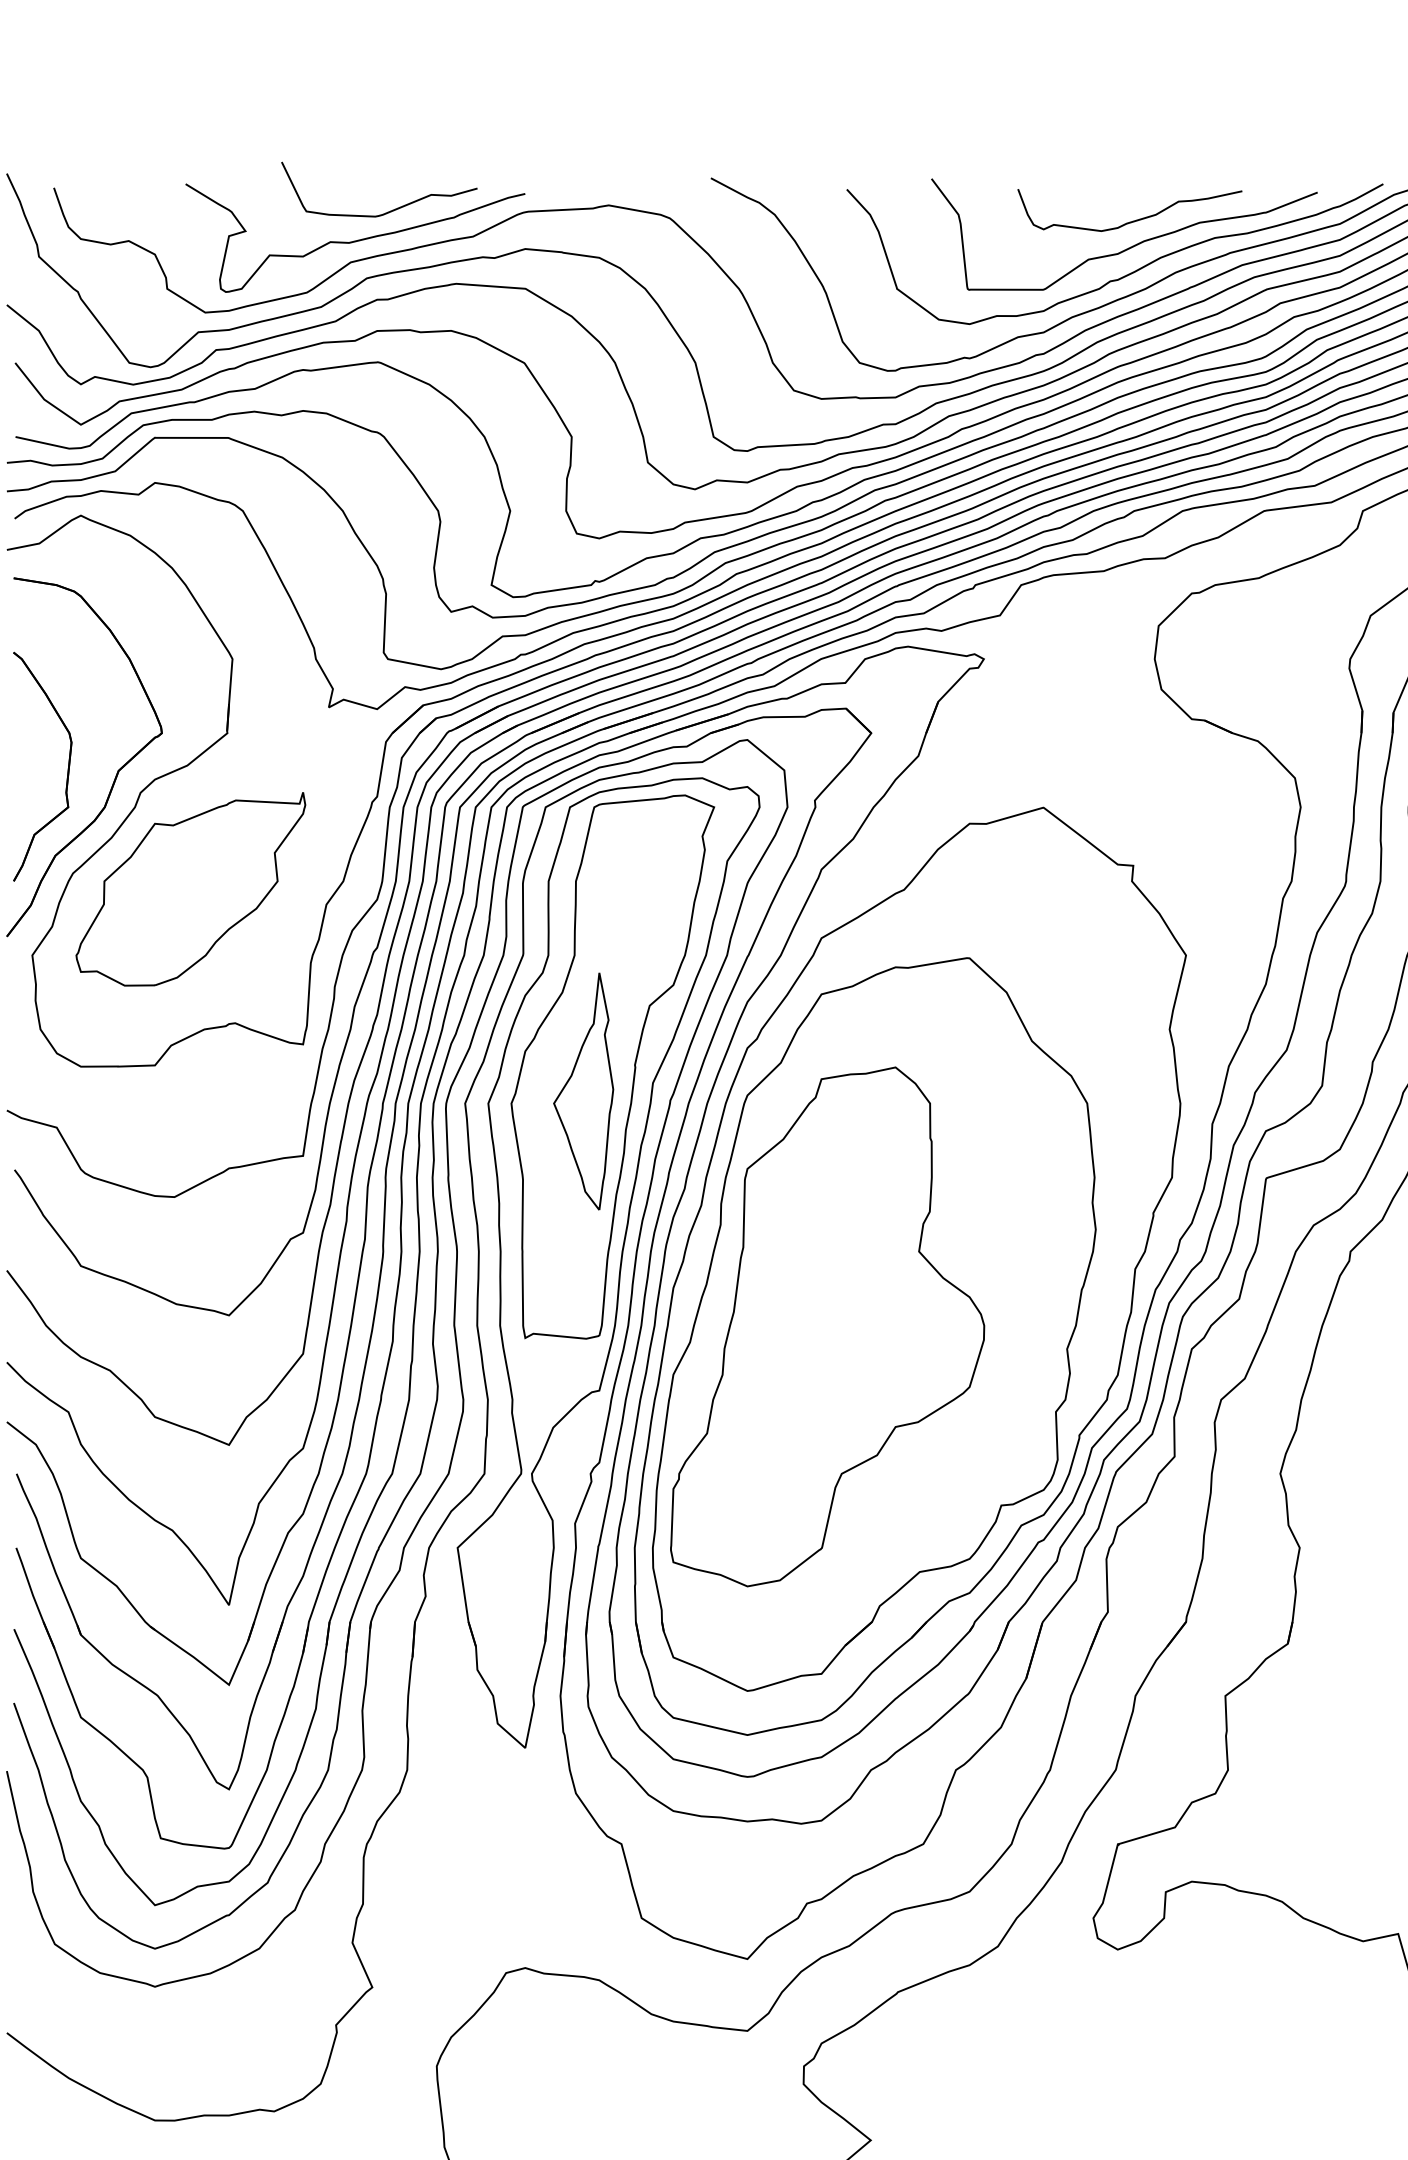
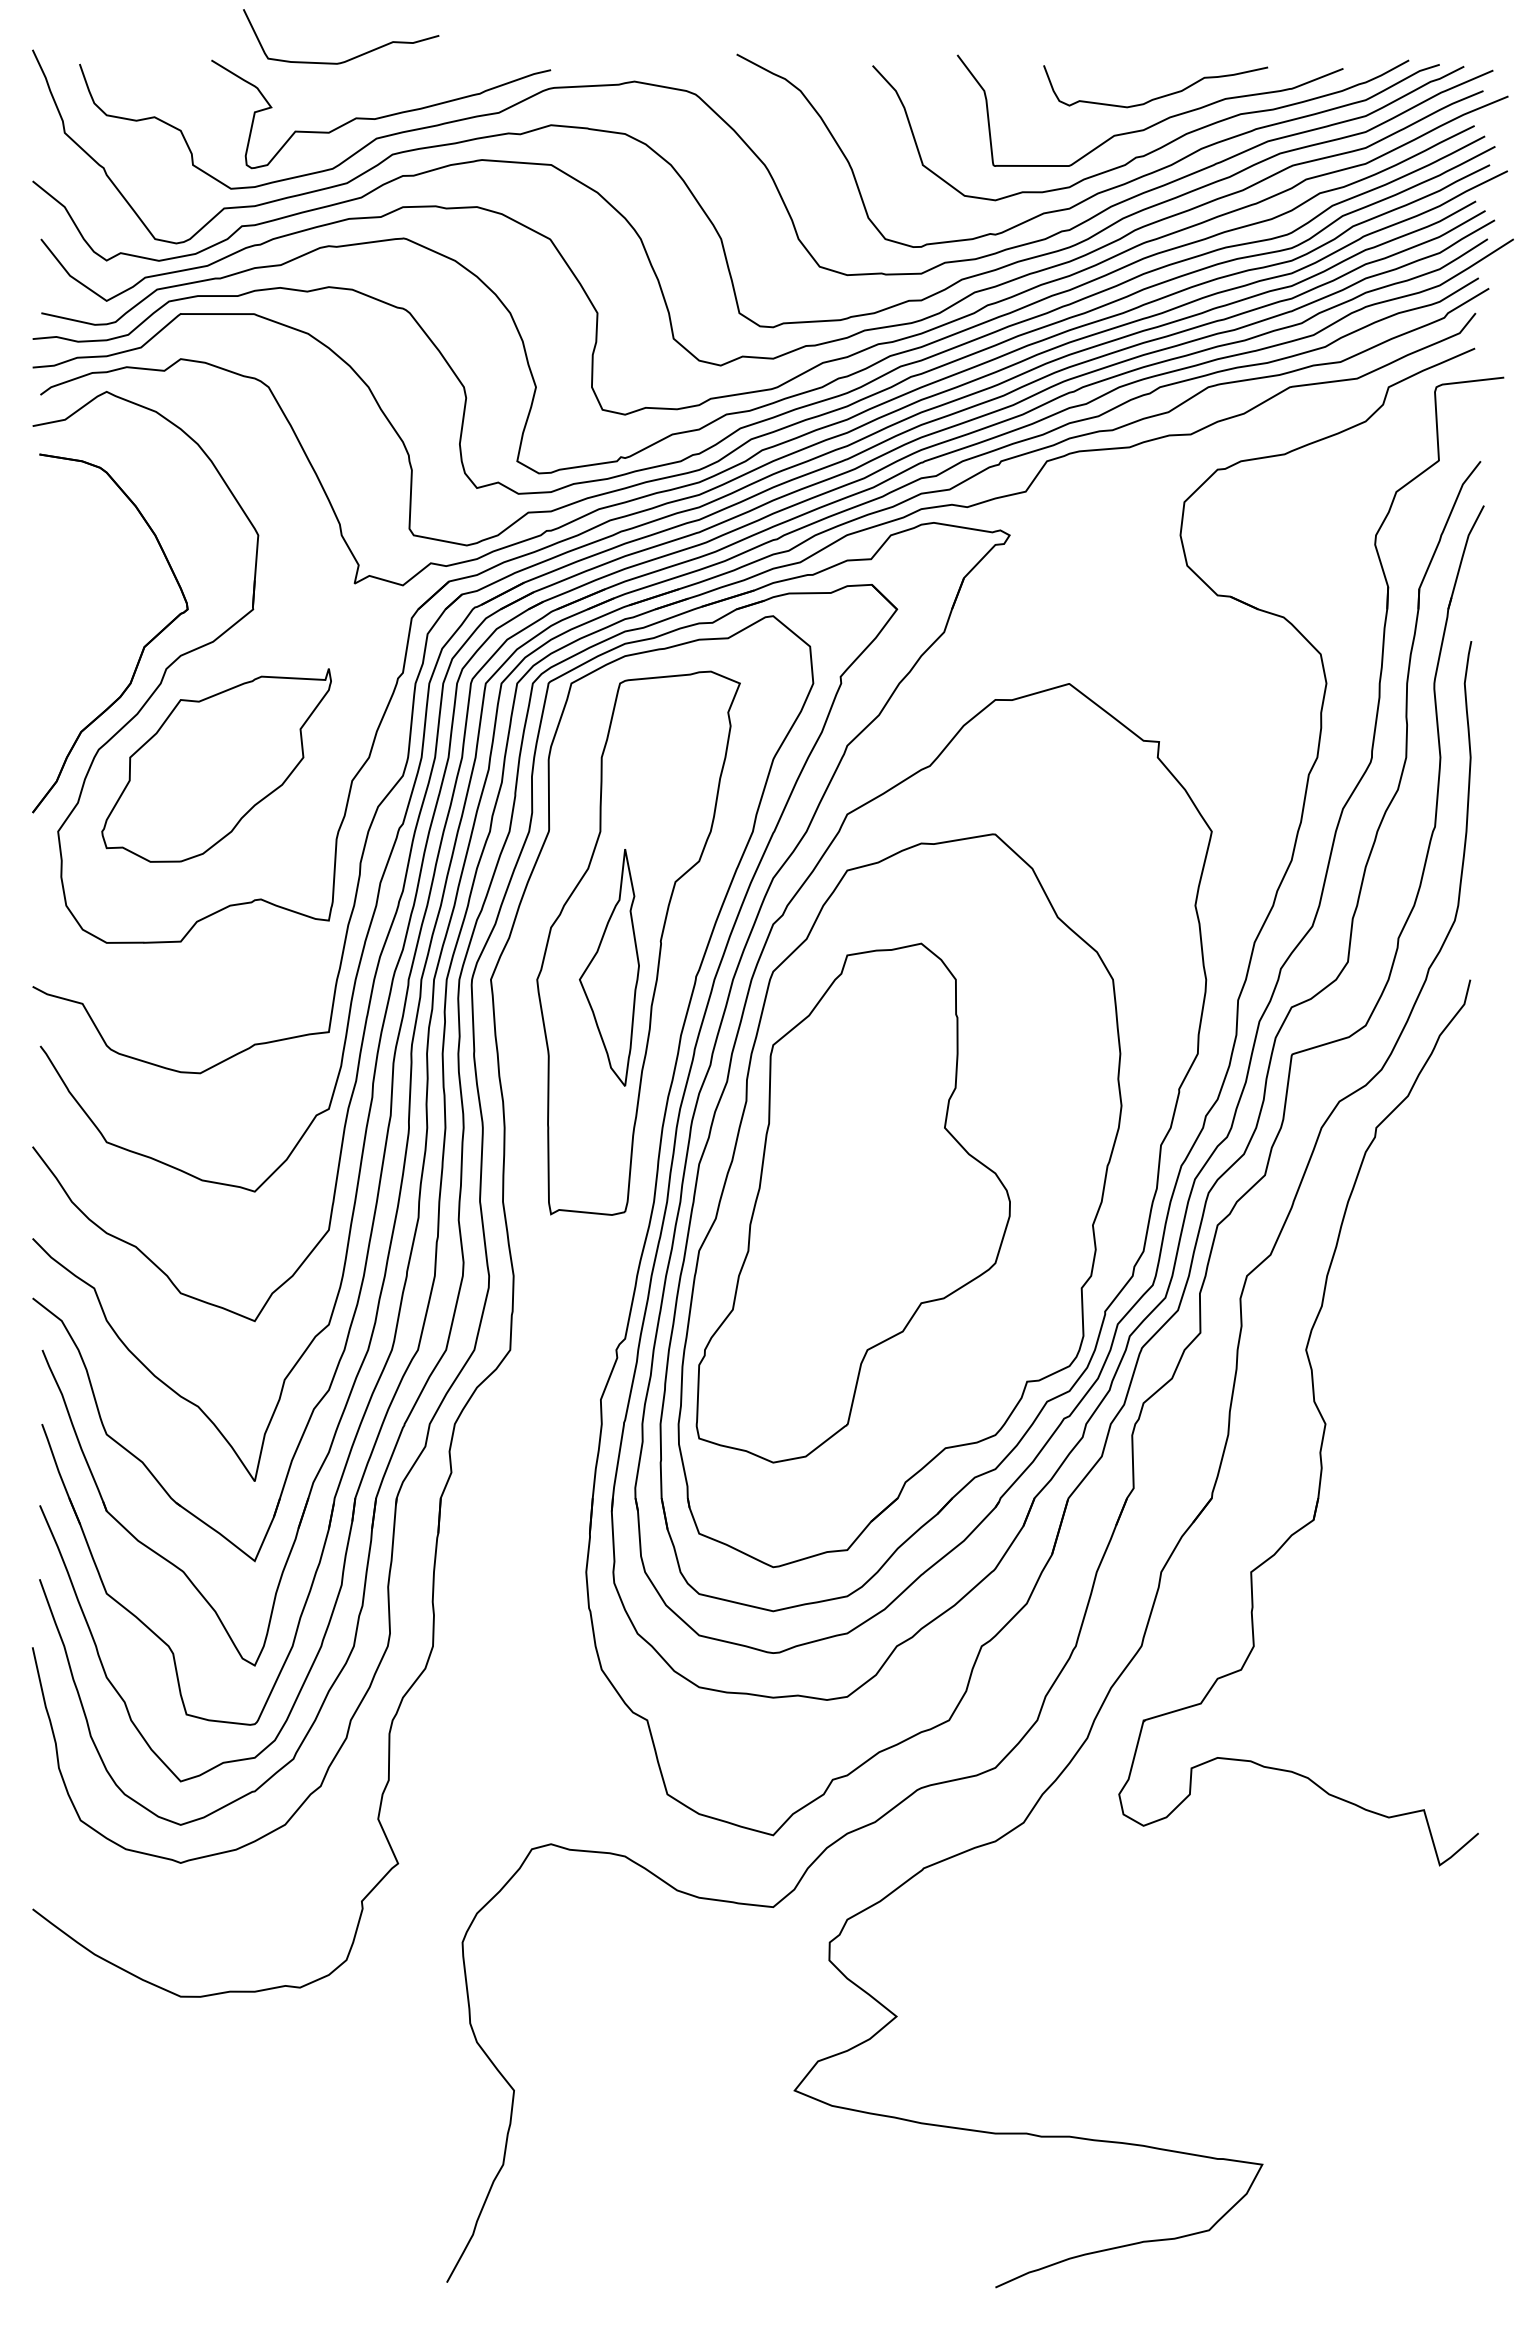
curve: (390, 210) -> (352, 57), moved
part: (67, 766) -> (93, 642), removed
part: (608, 1262) -> (634, 1138), removed

